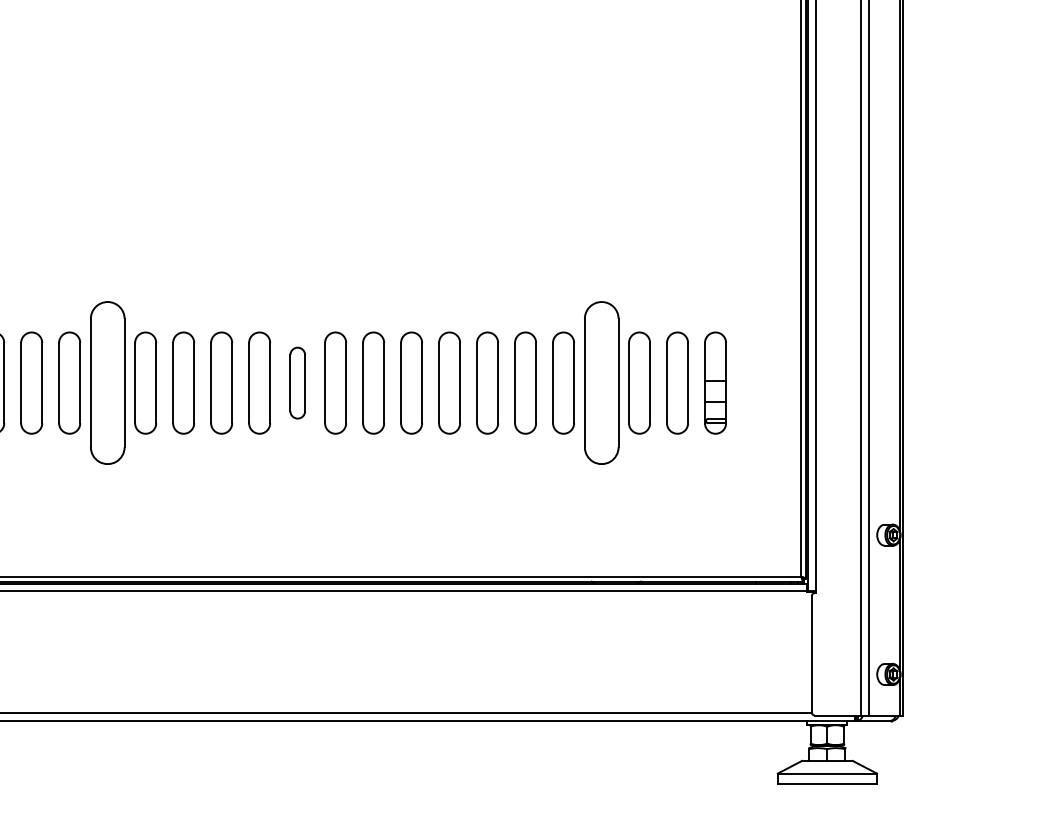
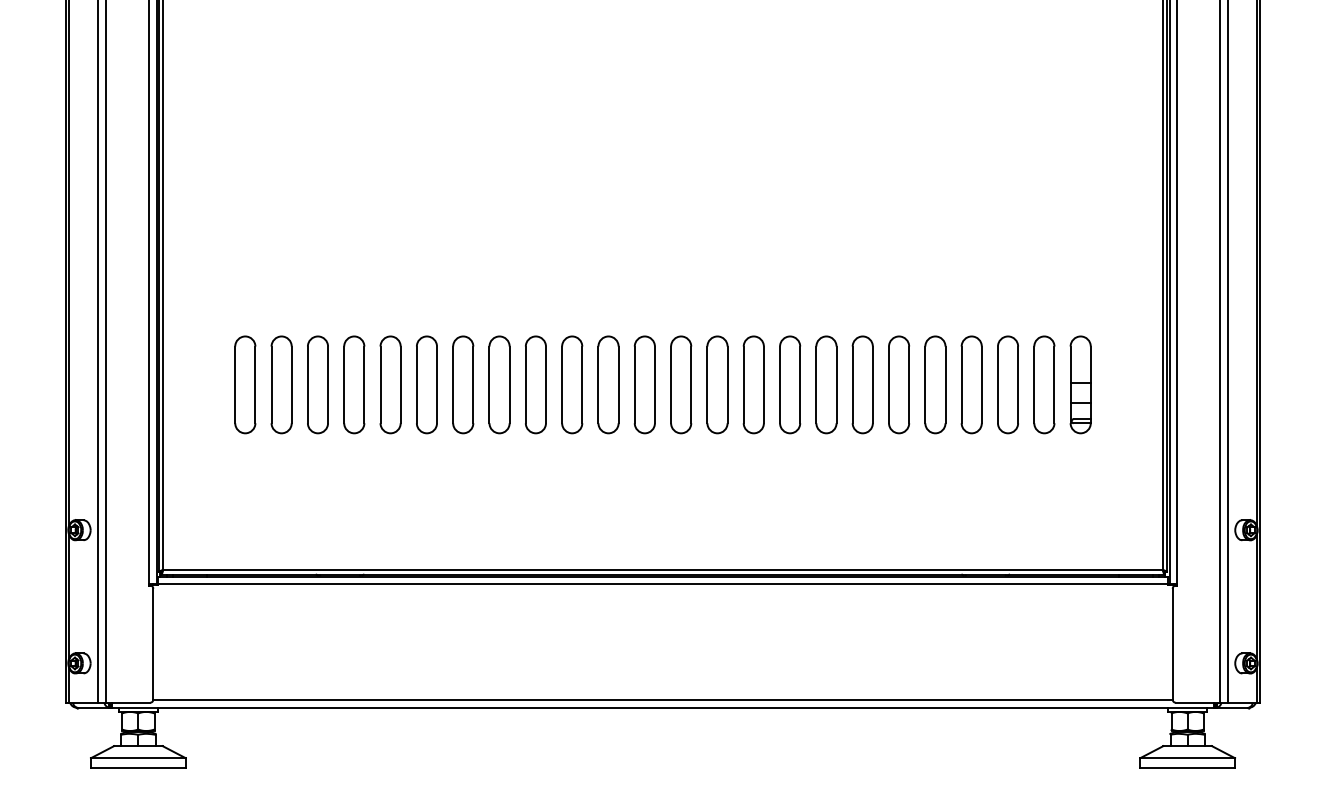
part: (107, 382) -> (499, 384), size x0.62
part: (297, 382) -> (681, 384), size x1.43
part: (601, 382) -> (971, 384), size x0.62

